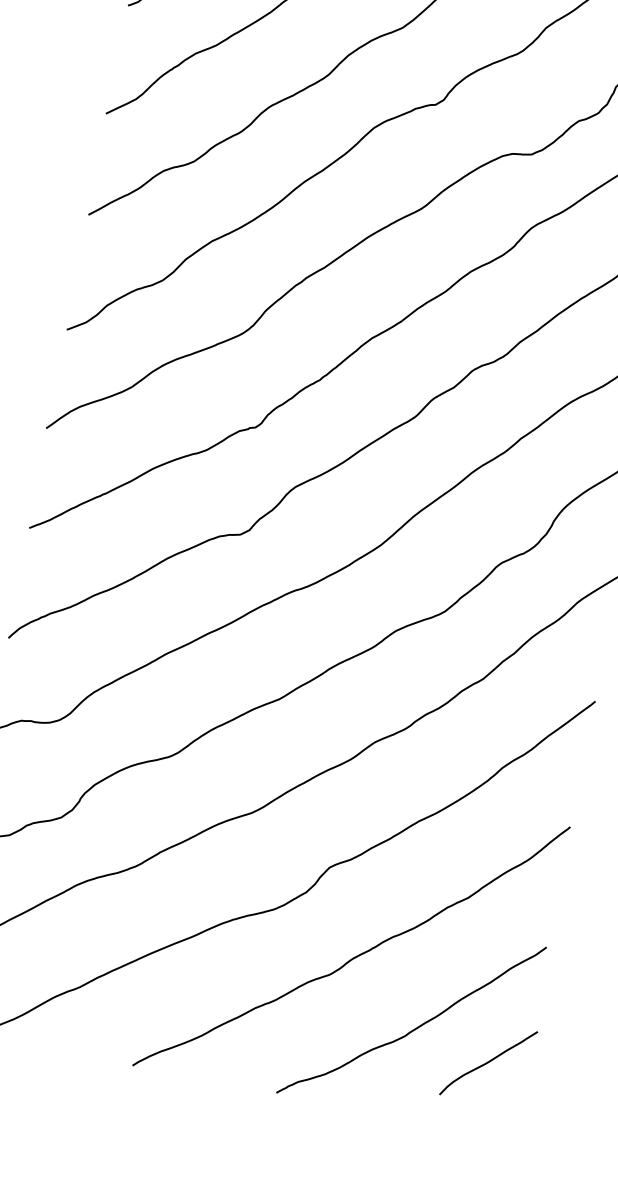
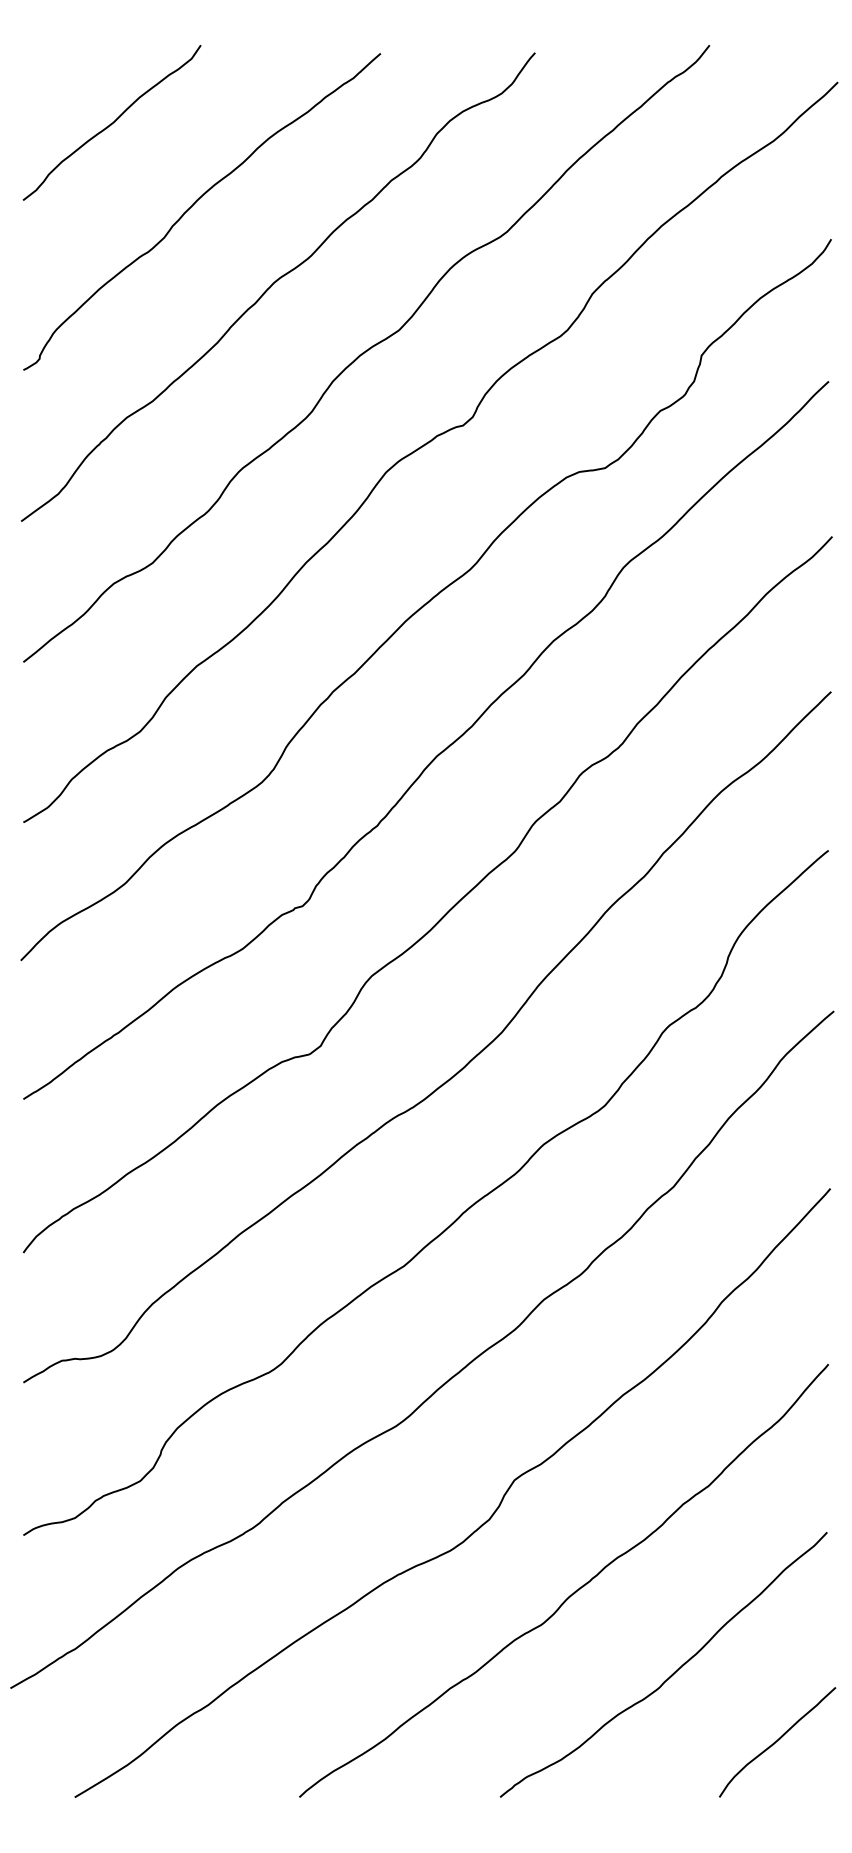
curve: (488, 1062) -> (777, 1741), moved

